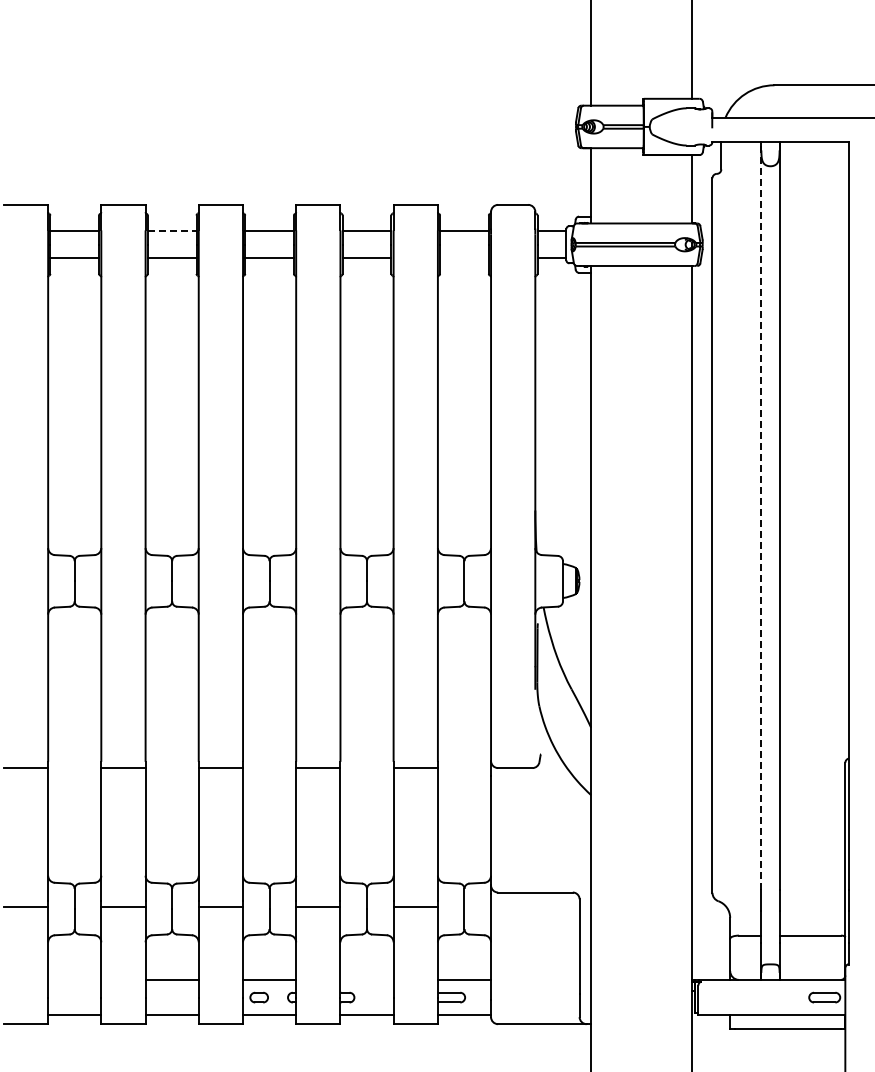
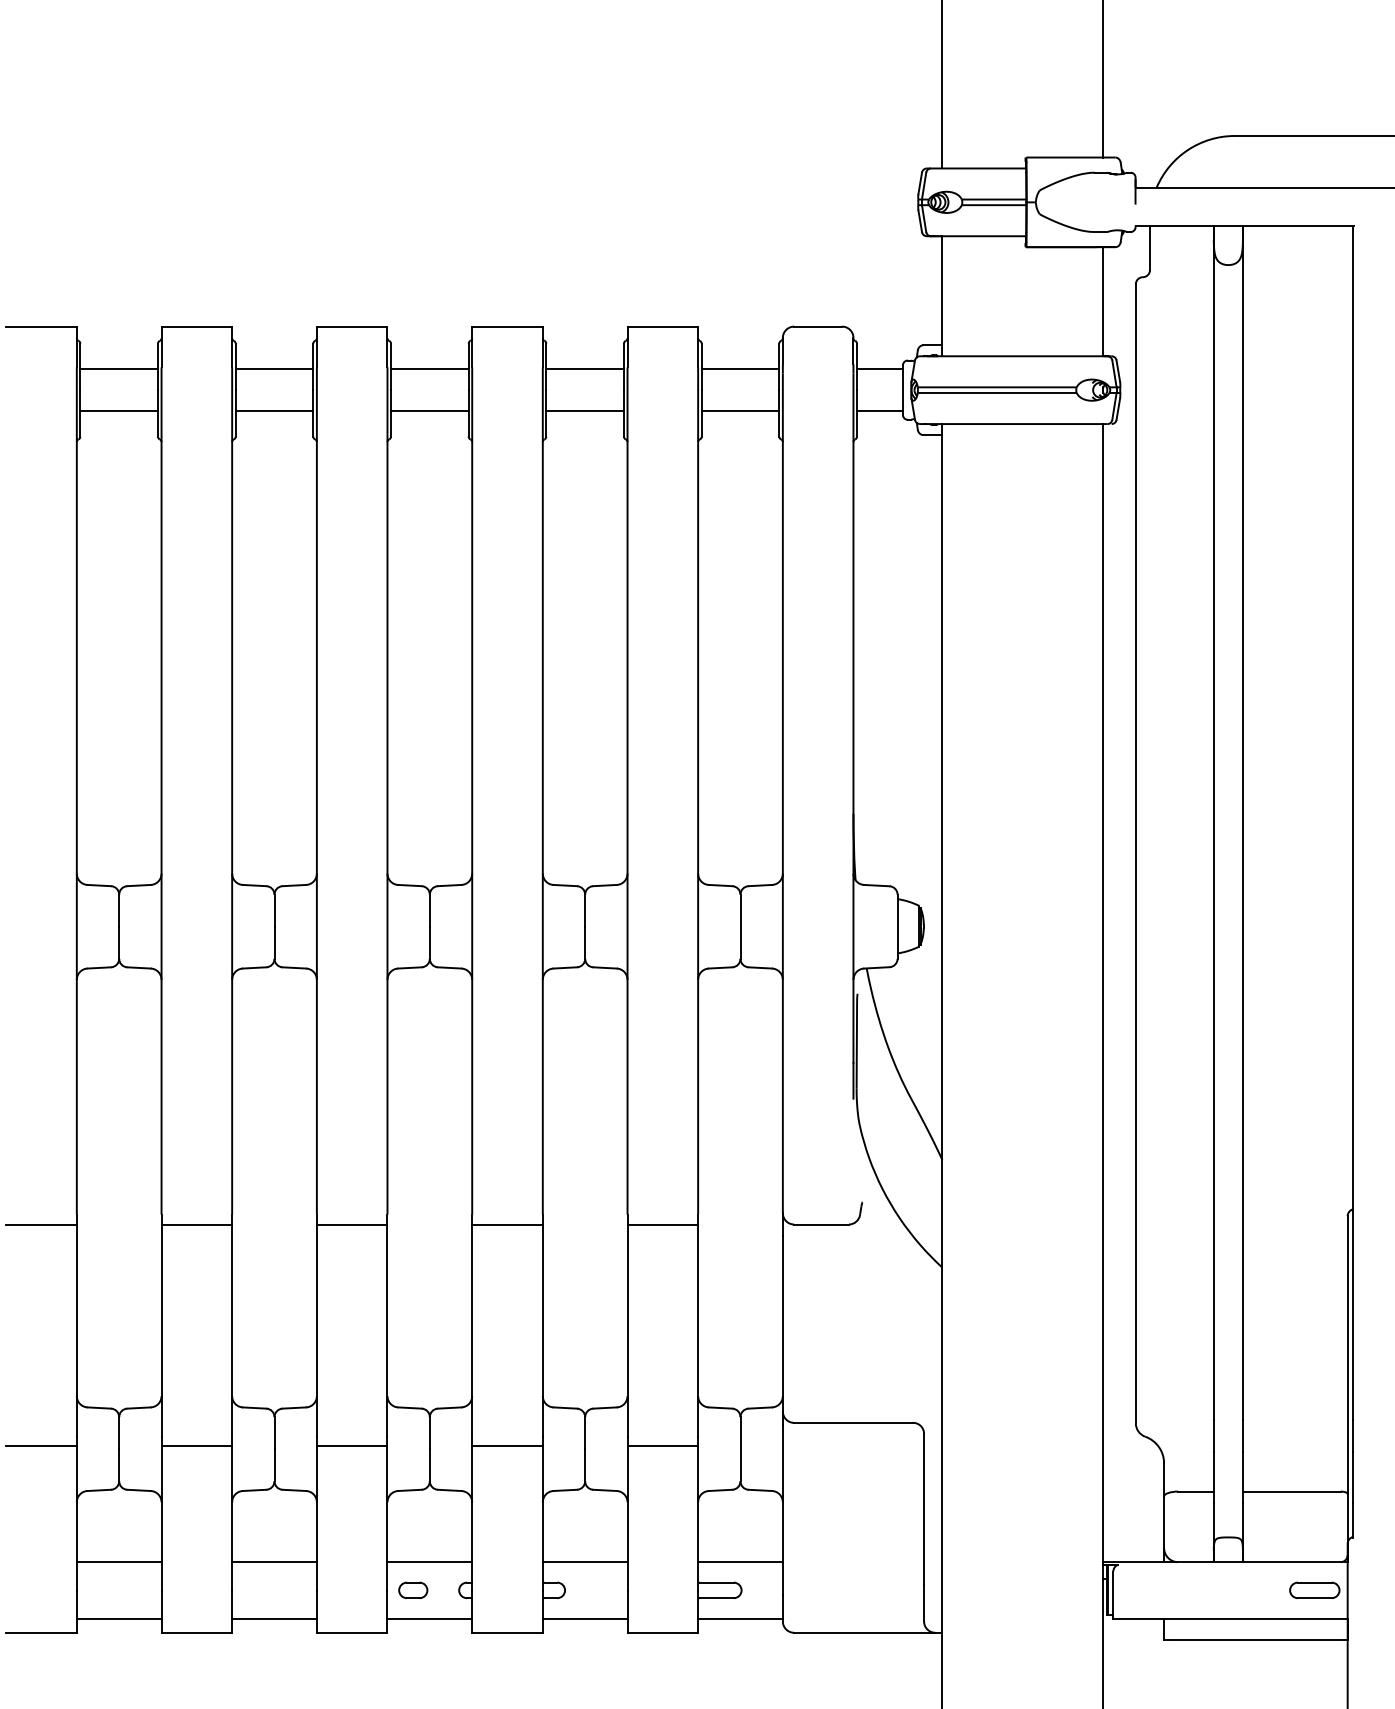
line: (172, 231) -> (275, 369), dashed -> solid
line: (464, 258) -> (740, 412), added
line: (761, 515) -> (1214, 821), dashed -> solid
line: (74, 979) -> (118, 1561), added
line: (366, 979) -> (584, 1561), added

